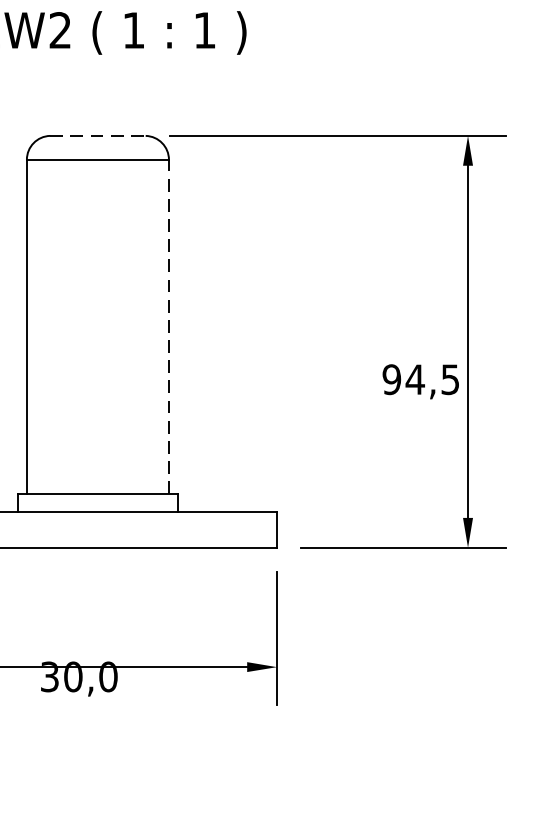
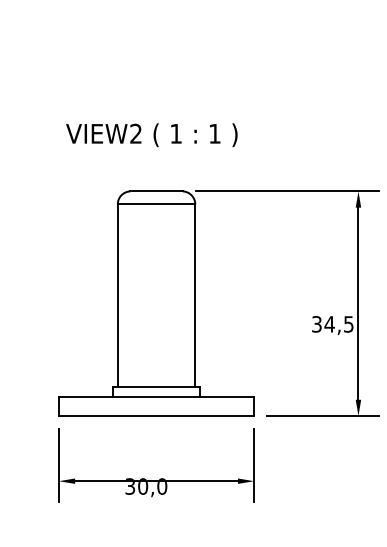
line: (99, 136) -> (157, 191), dashed -> solid
line: (169, 326) -> (195, 295), dashed -> solid
text: (391, 379) -> (316, 324), 94,5 -> 34,5

